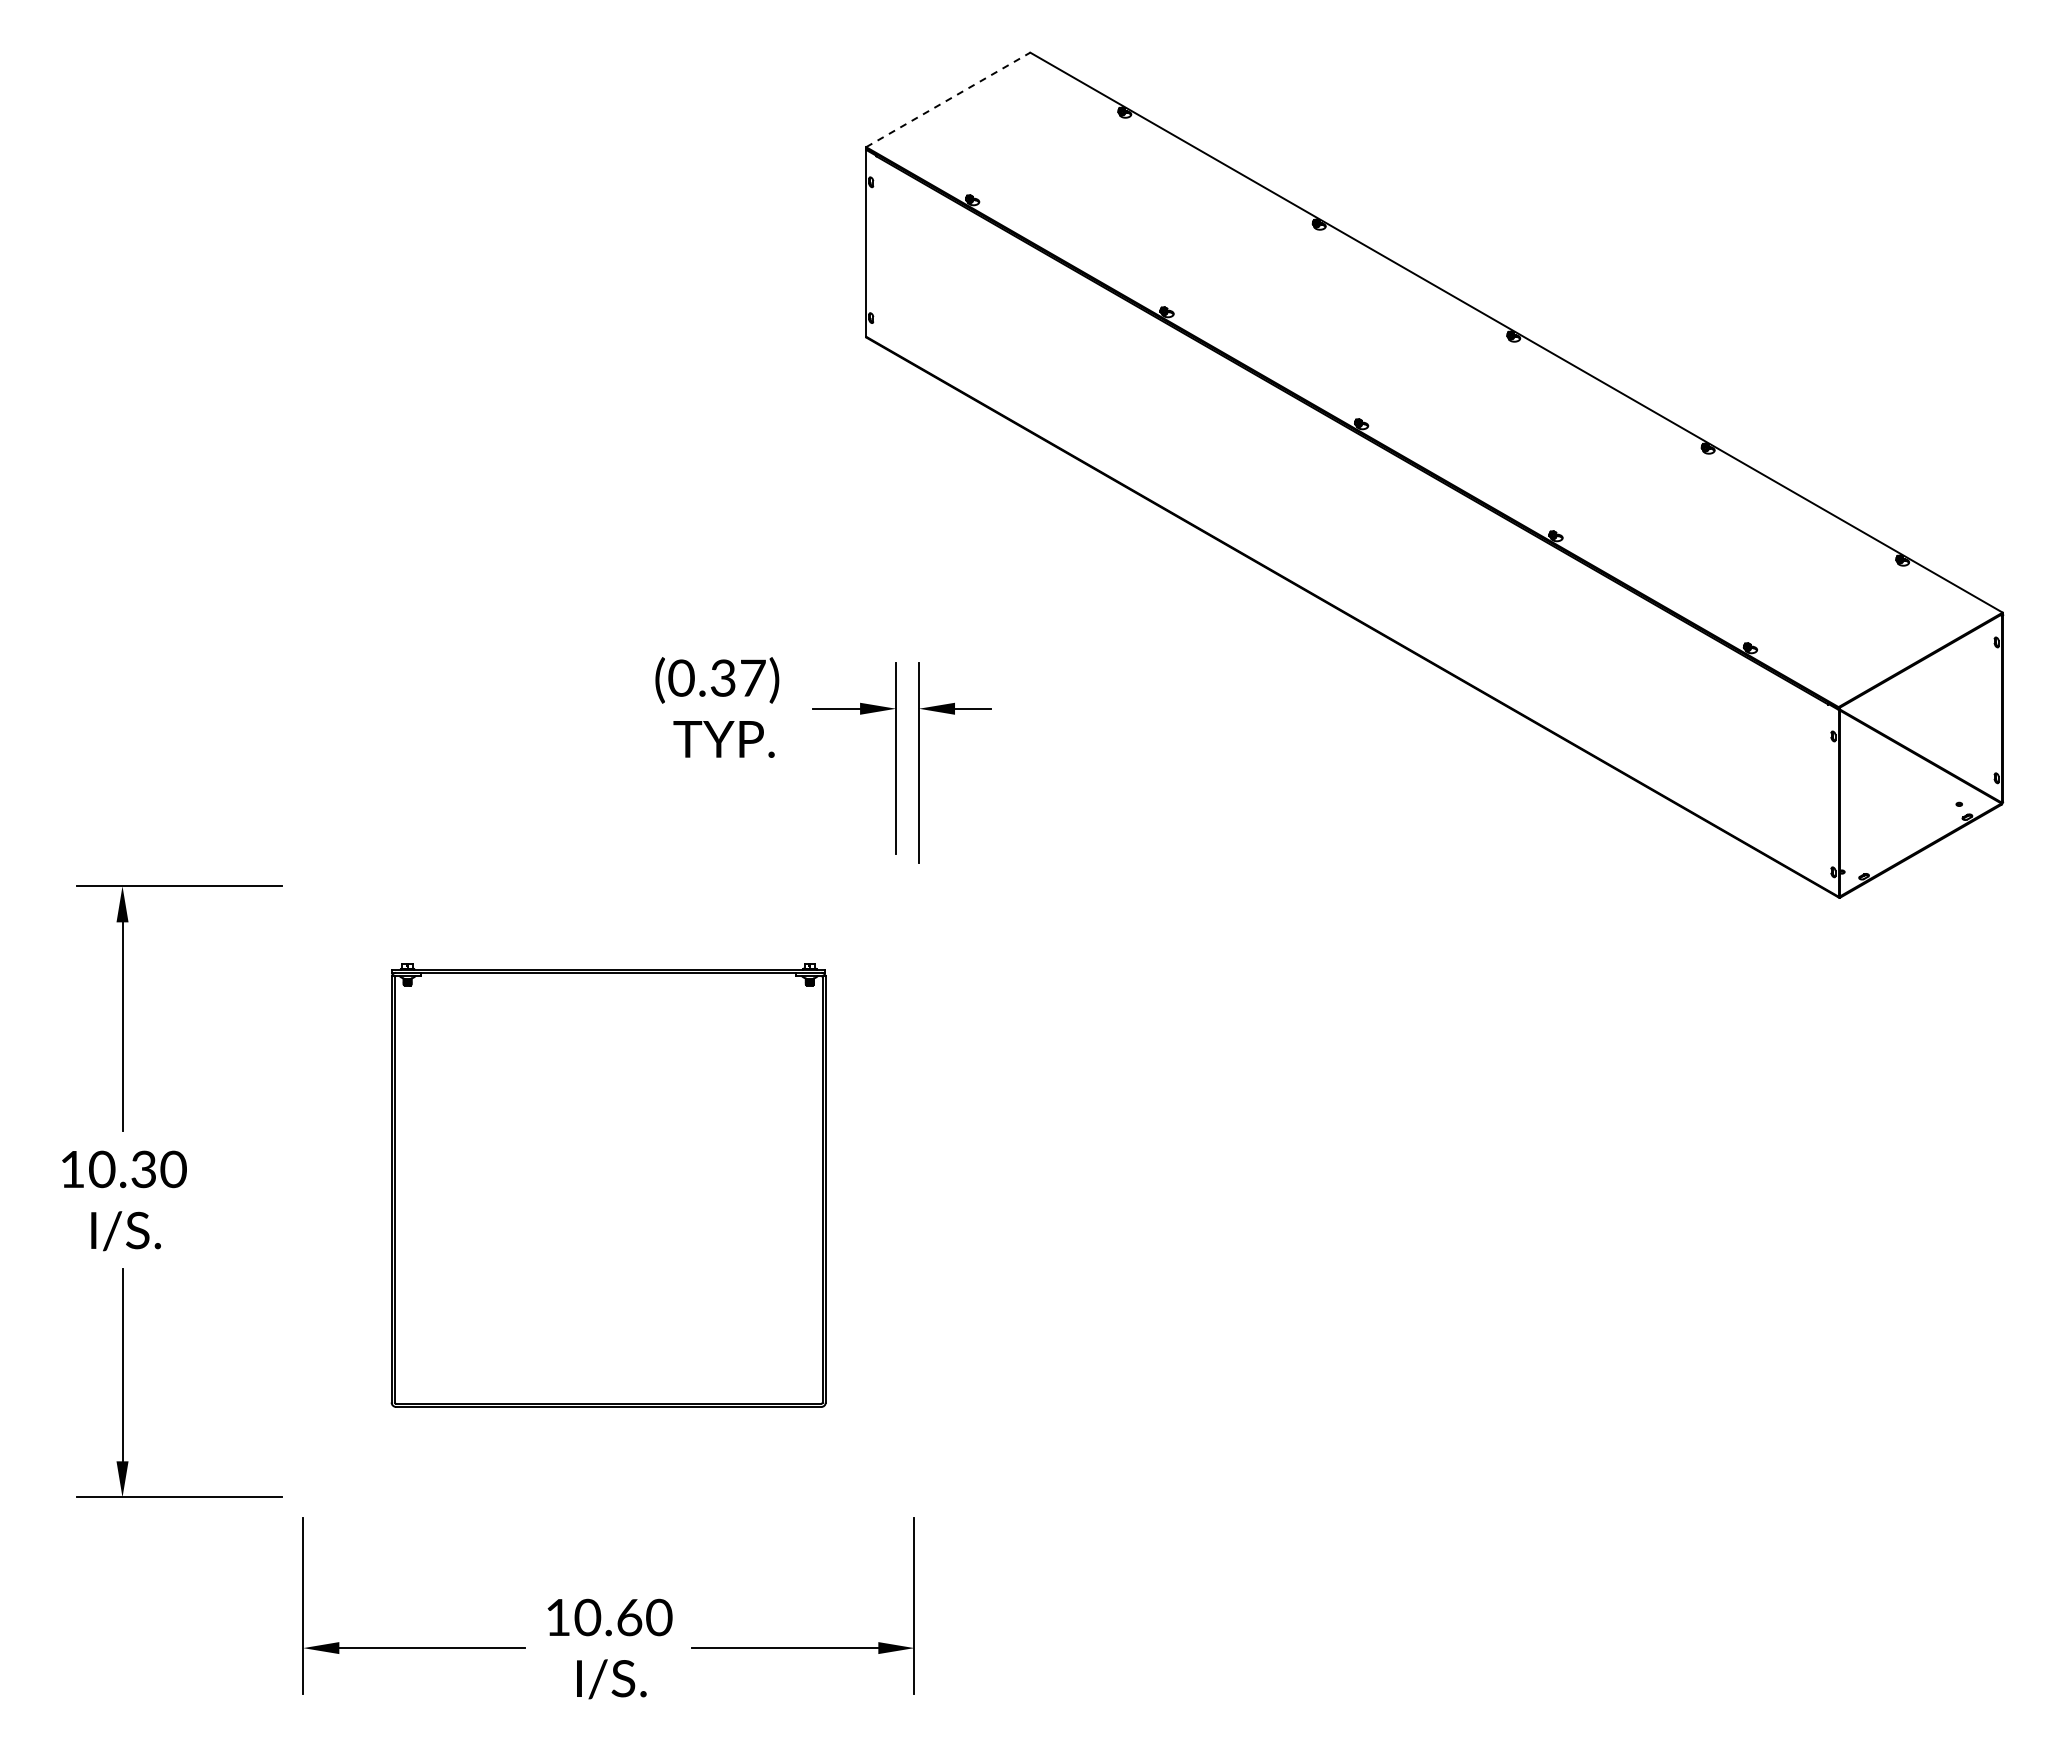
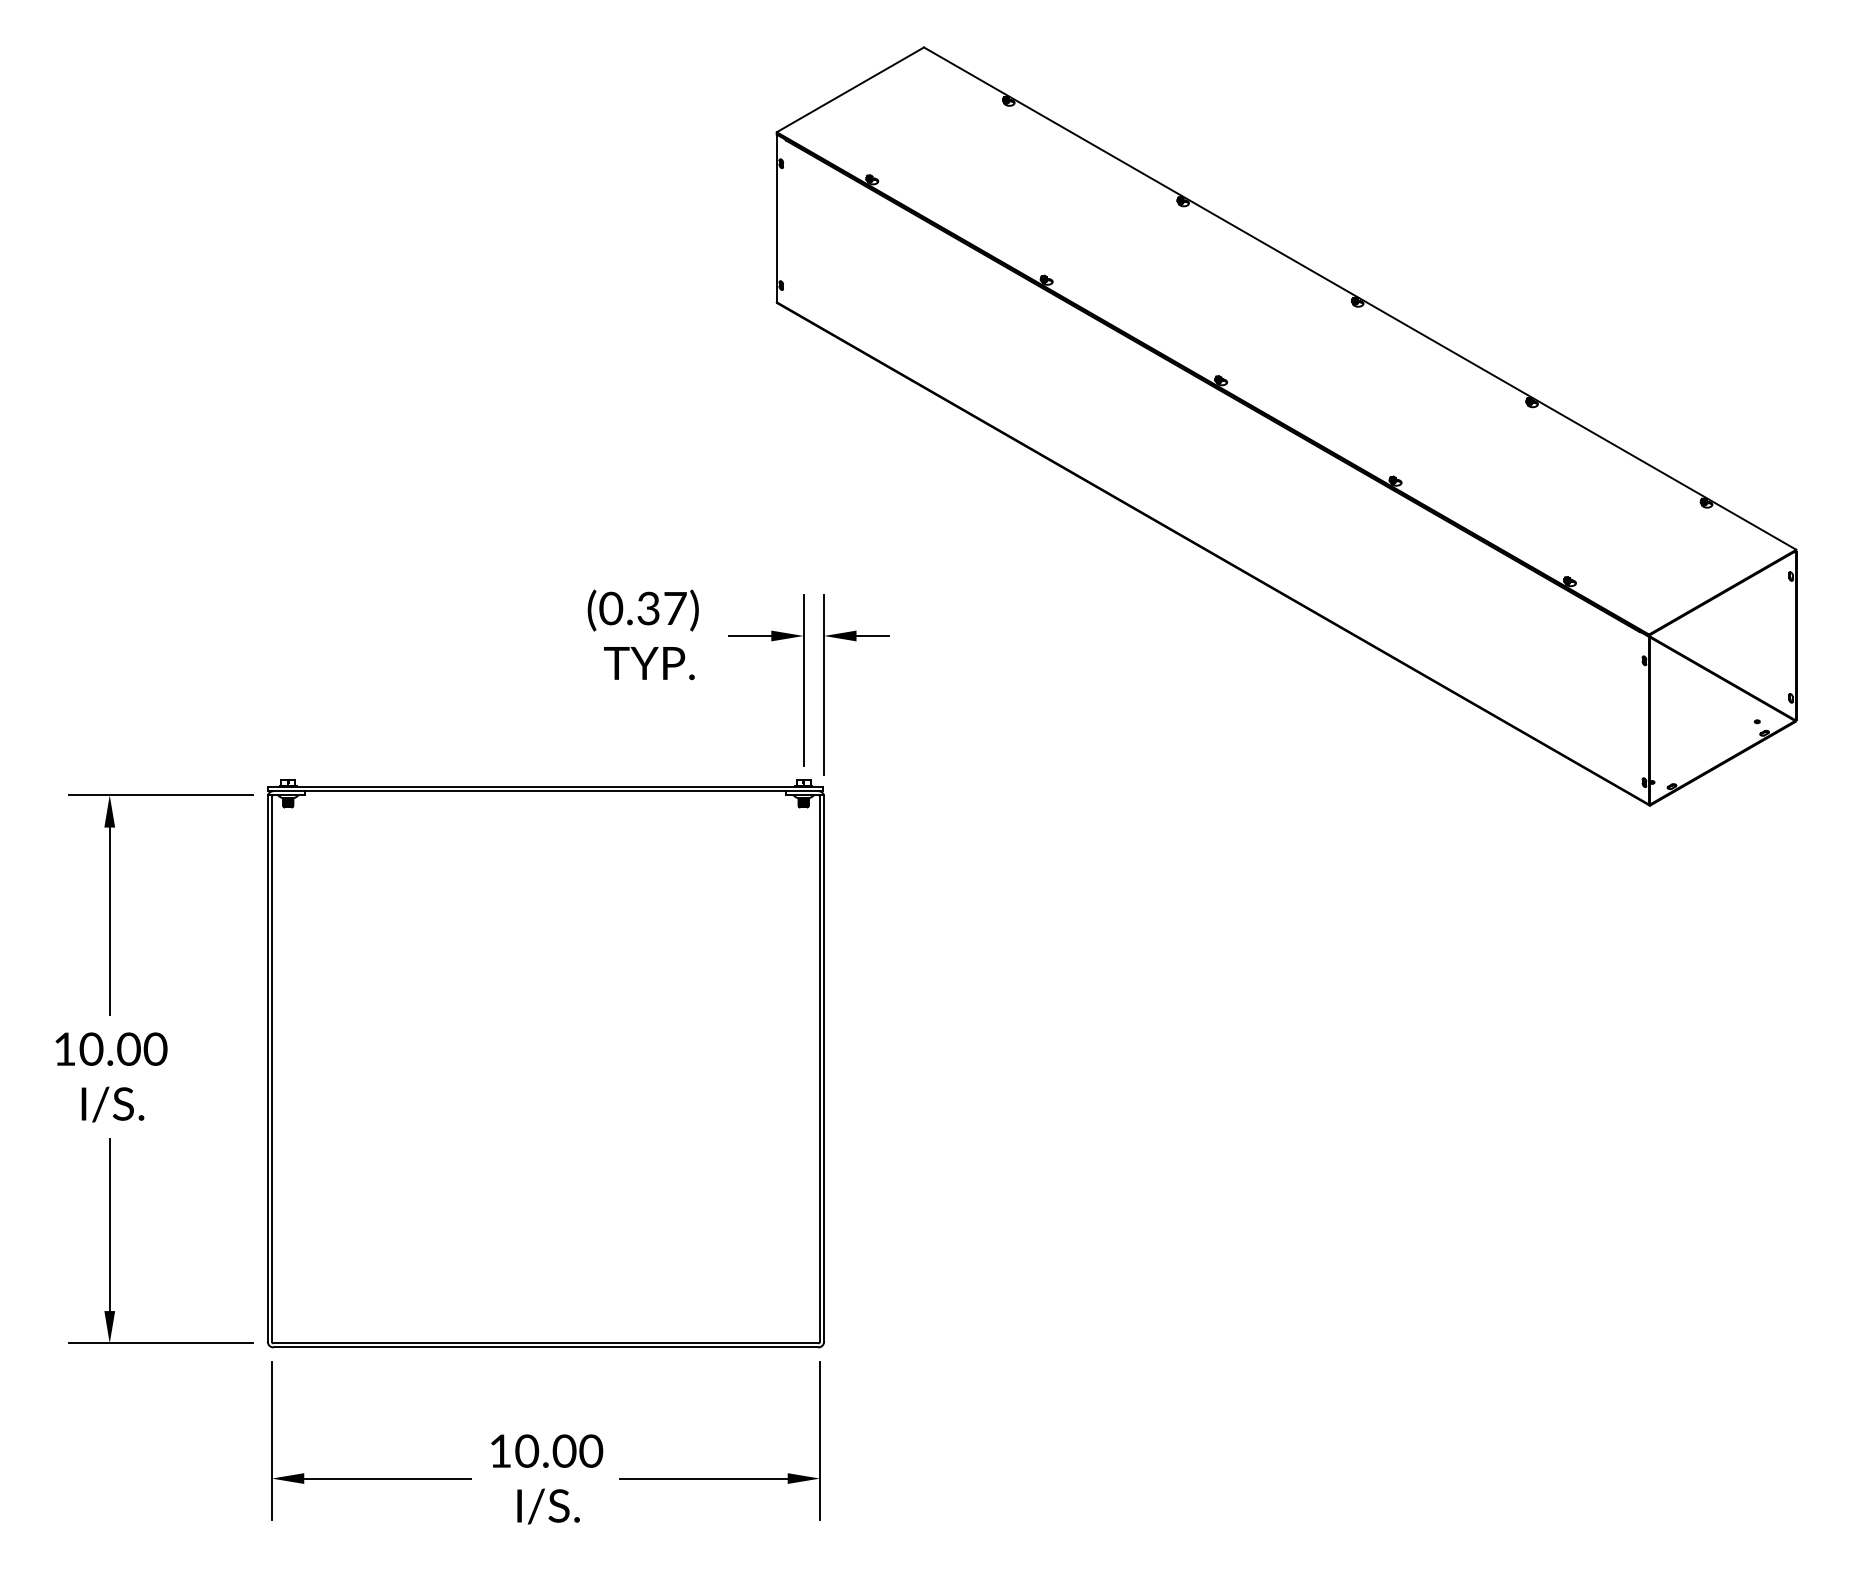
line: (948, 99) -> (850, 89), dashed -> solid
text: (143, 1168) -> (128, 1048), 10.30 -> 10.00
part: (608, 1185) -> (545, 1063), size x1.43
text: (629, 1616) -> (564, 1450), 10.60 -> 10.00

